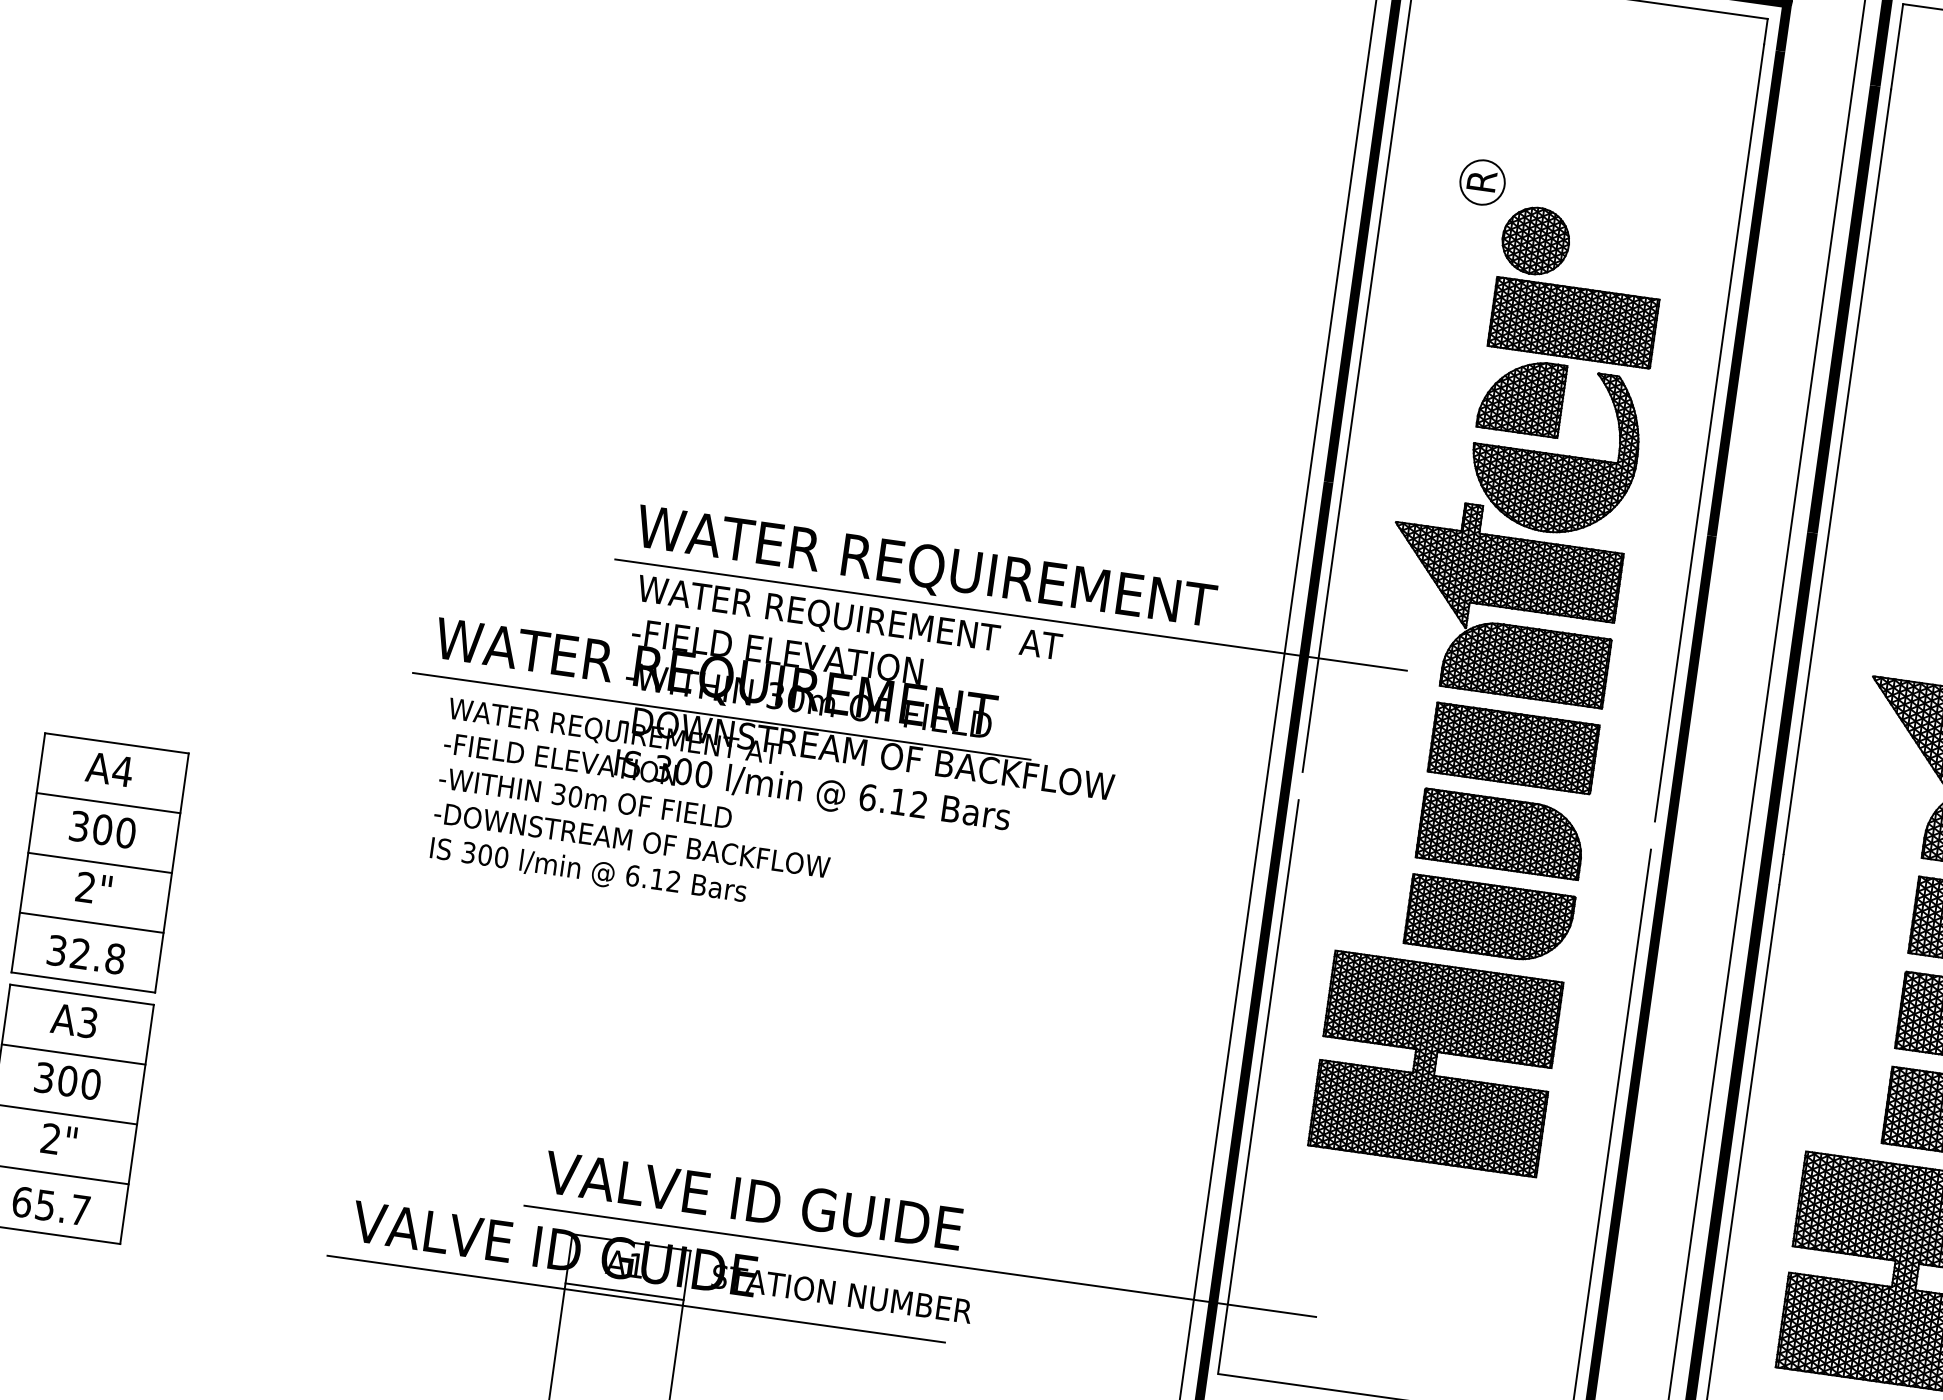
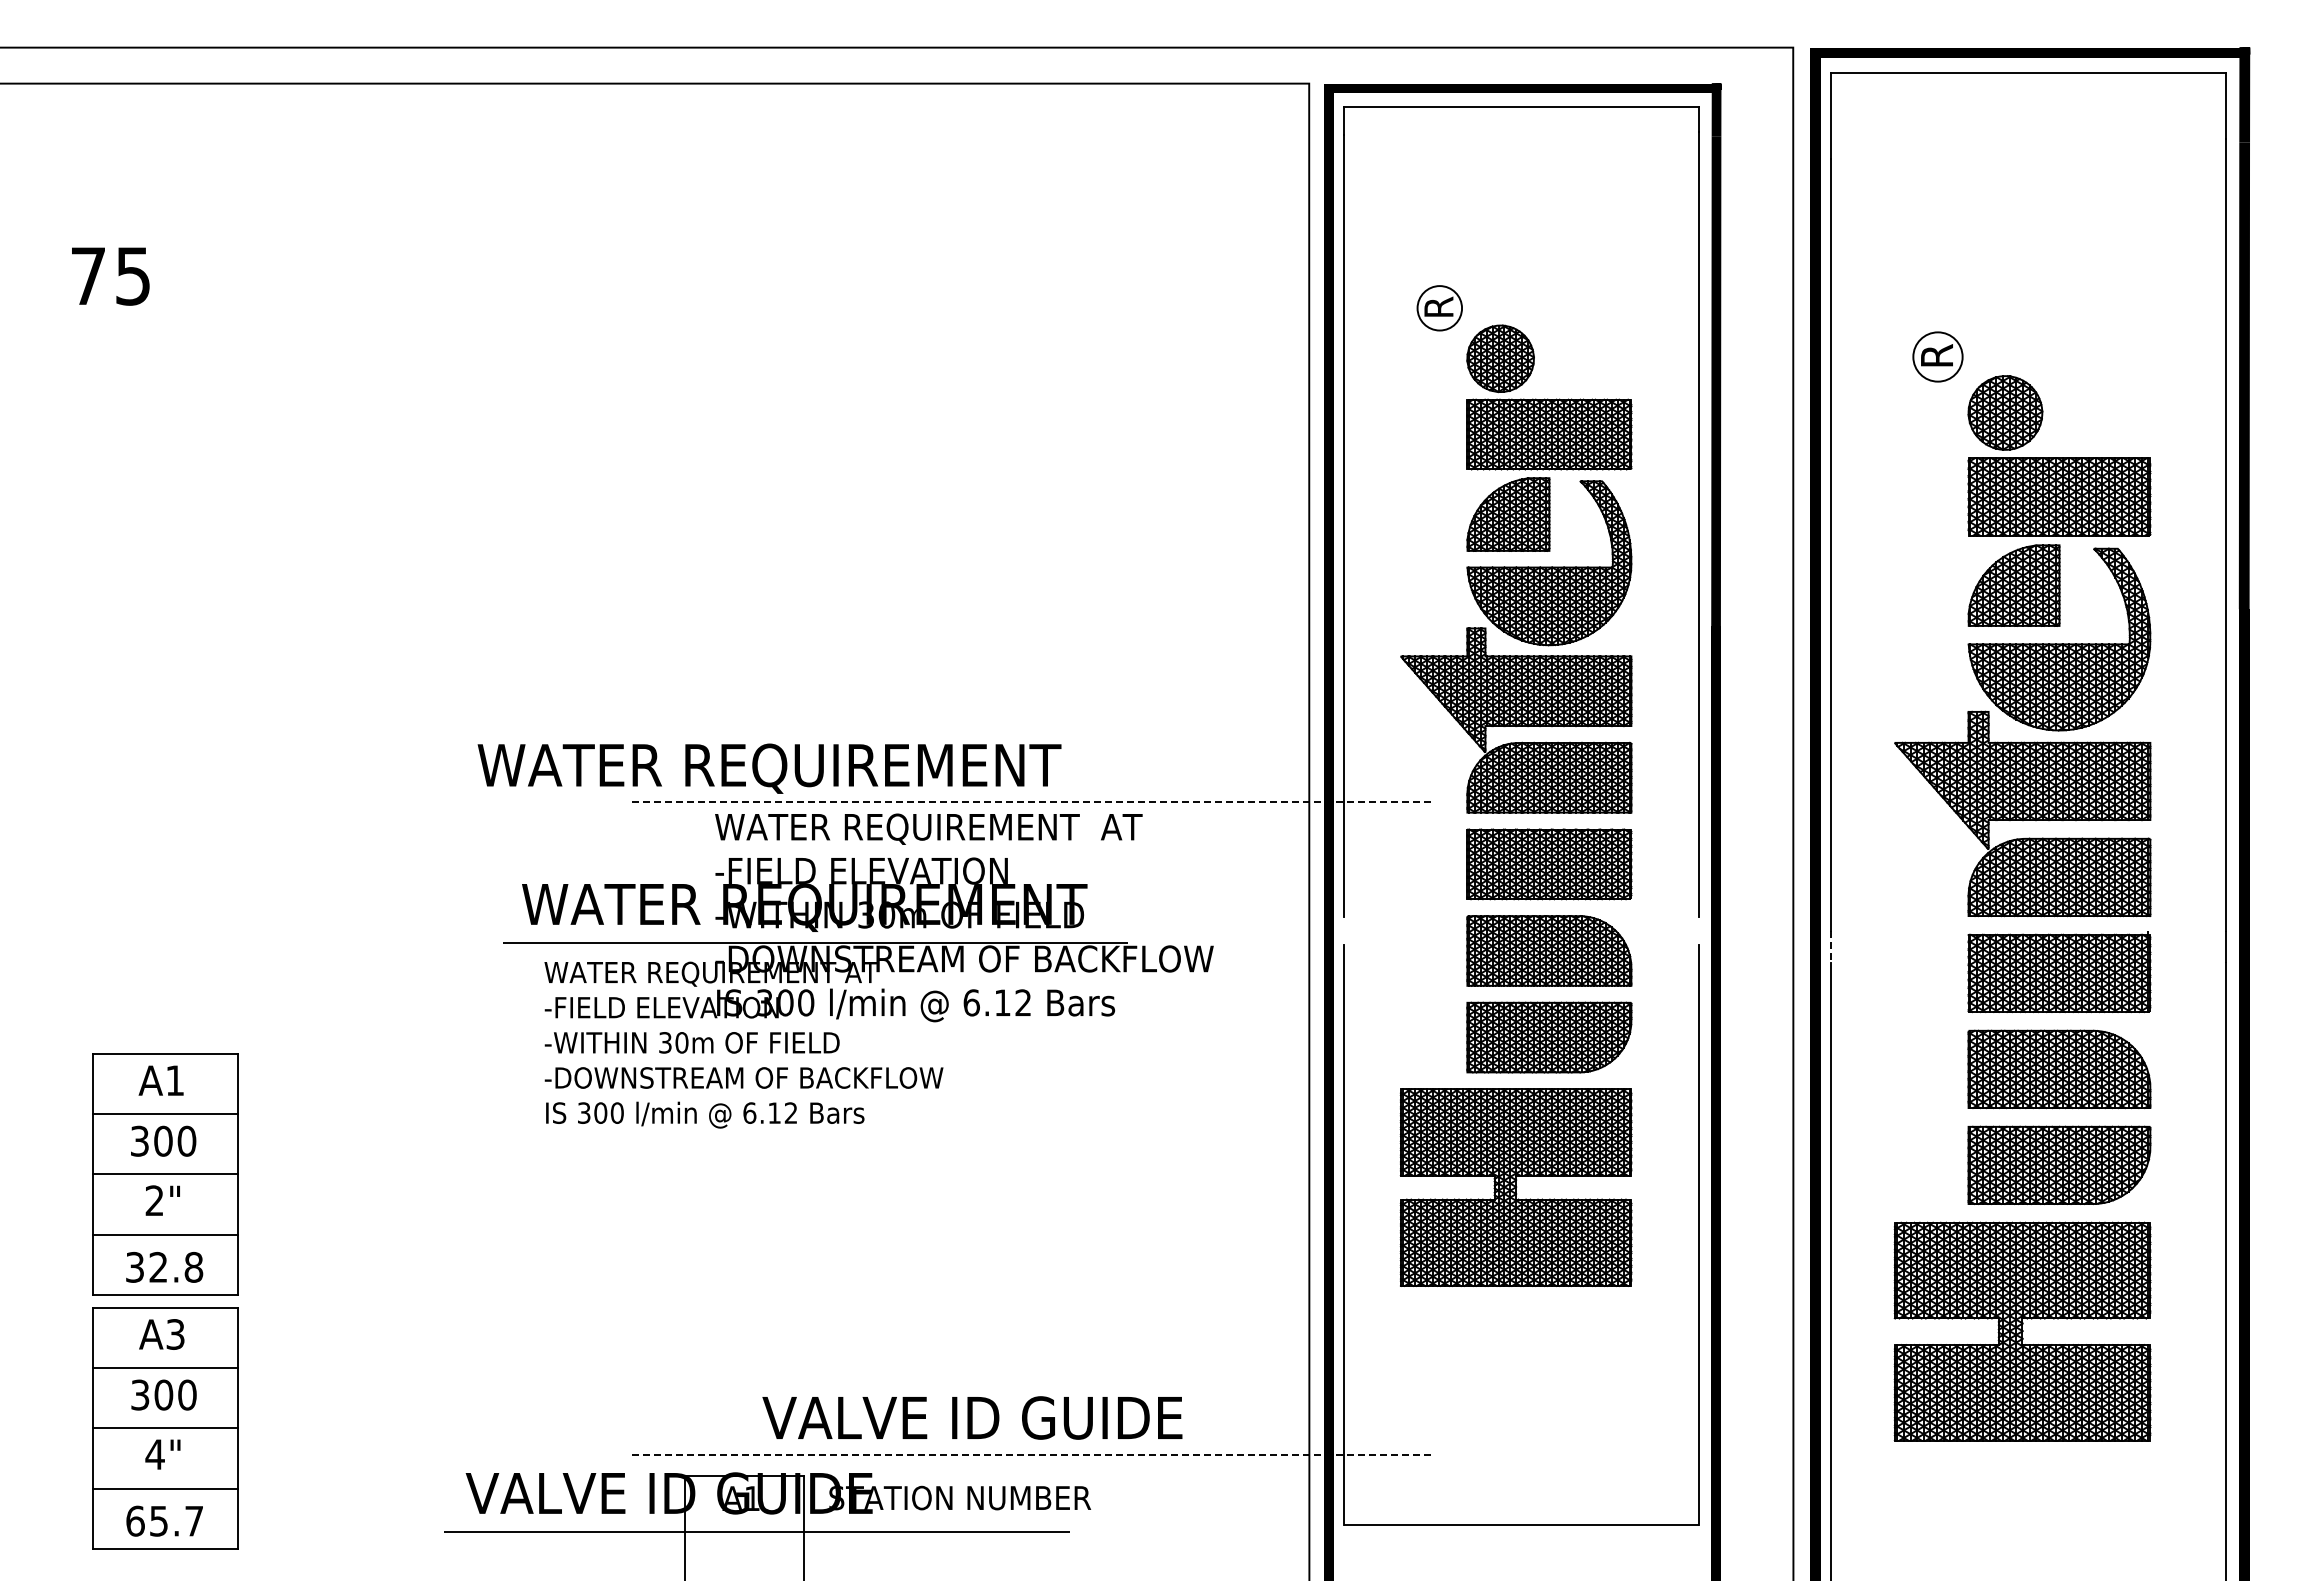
text: (926, 569) -> (769, 768), moved
line: (1011, 615) -> (1033, 802), solid -> dashed
part: (760, 749) -> (858, 970), moved
text: (122, 771) -> (174, 1080), A4 -> A1
line: (1781, 870) -> (1831, 947), solid -> dashed
text: (50, 1138) -> (154, 1454), 2" -> 4"
text: (753, 1200) -> (972, 1417), moved
line: (920, 1261) -> (1033, 1454), solid -> dashed
line: (624, 1292) -> (744, 1526), removed

